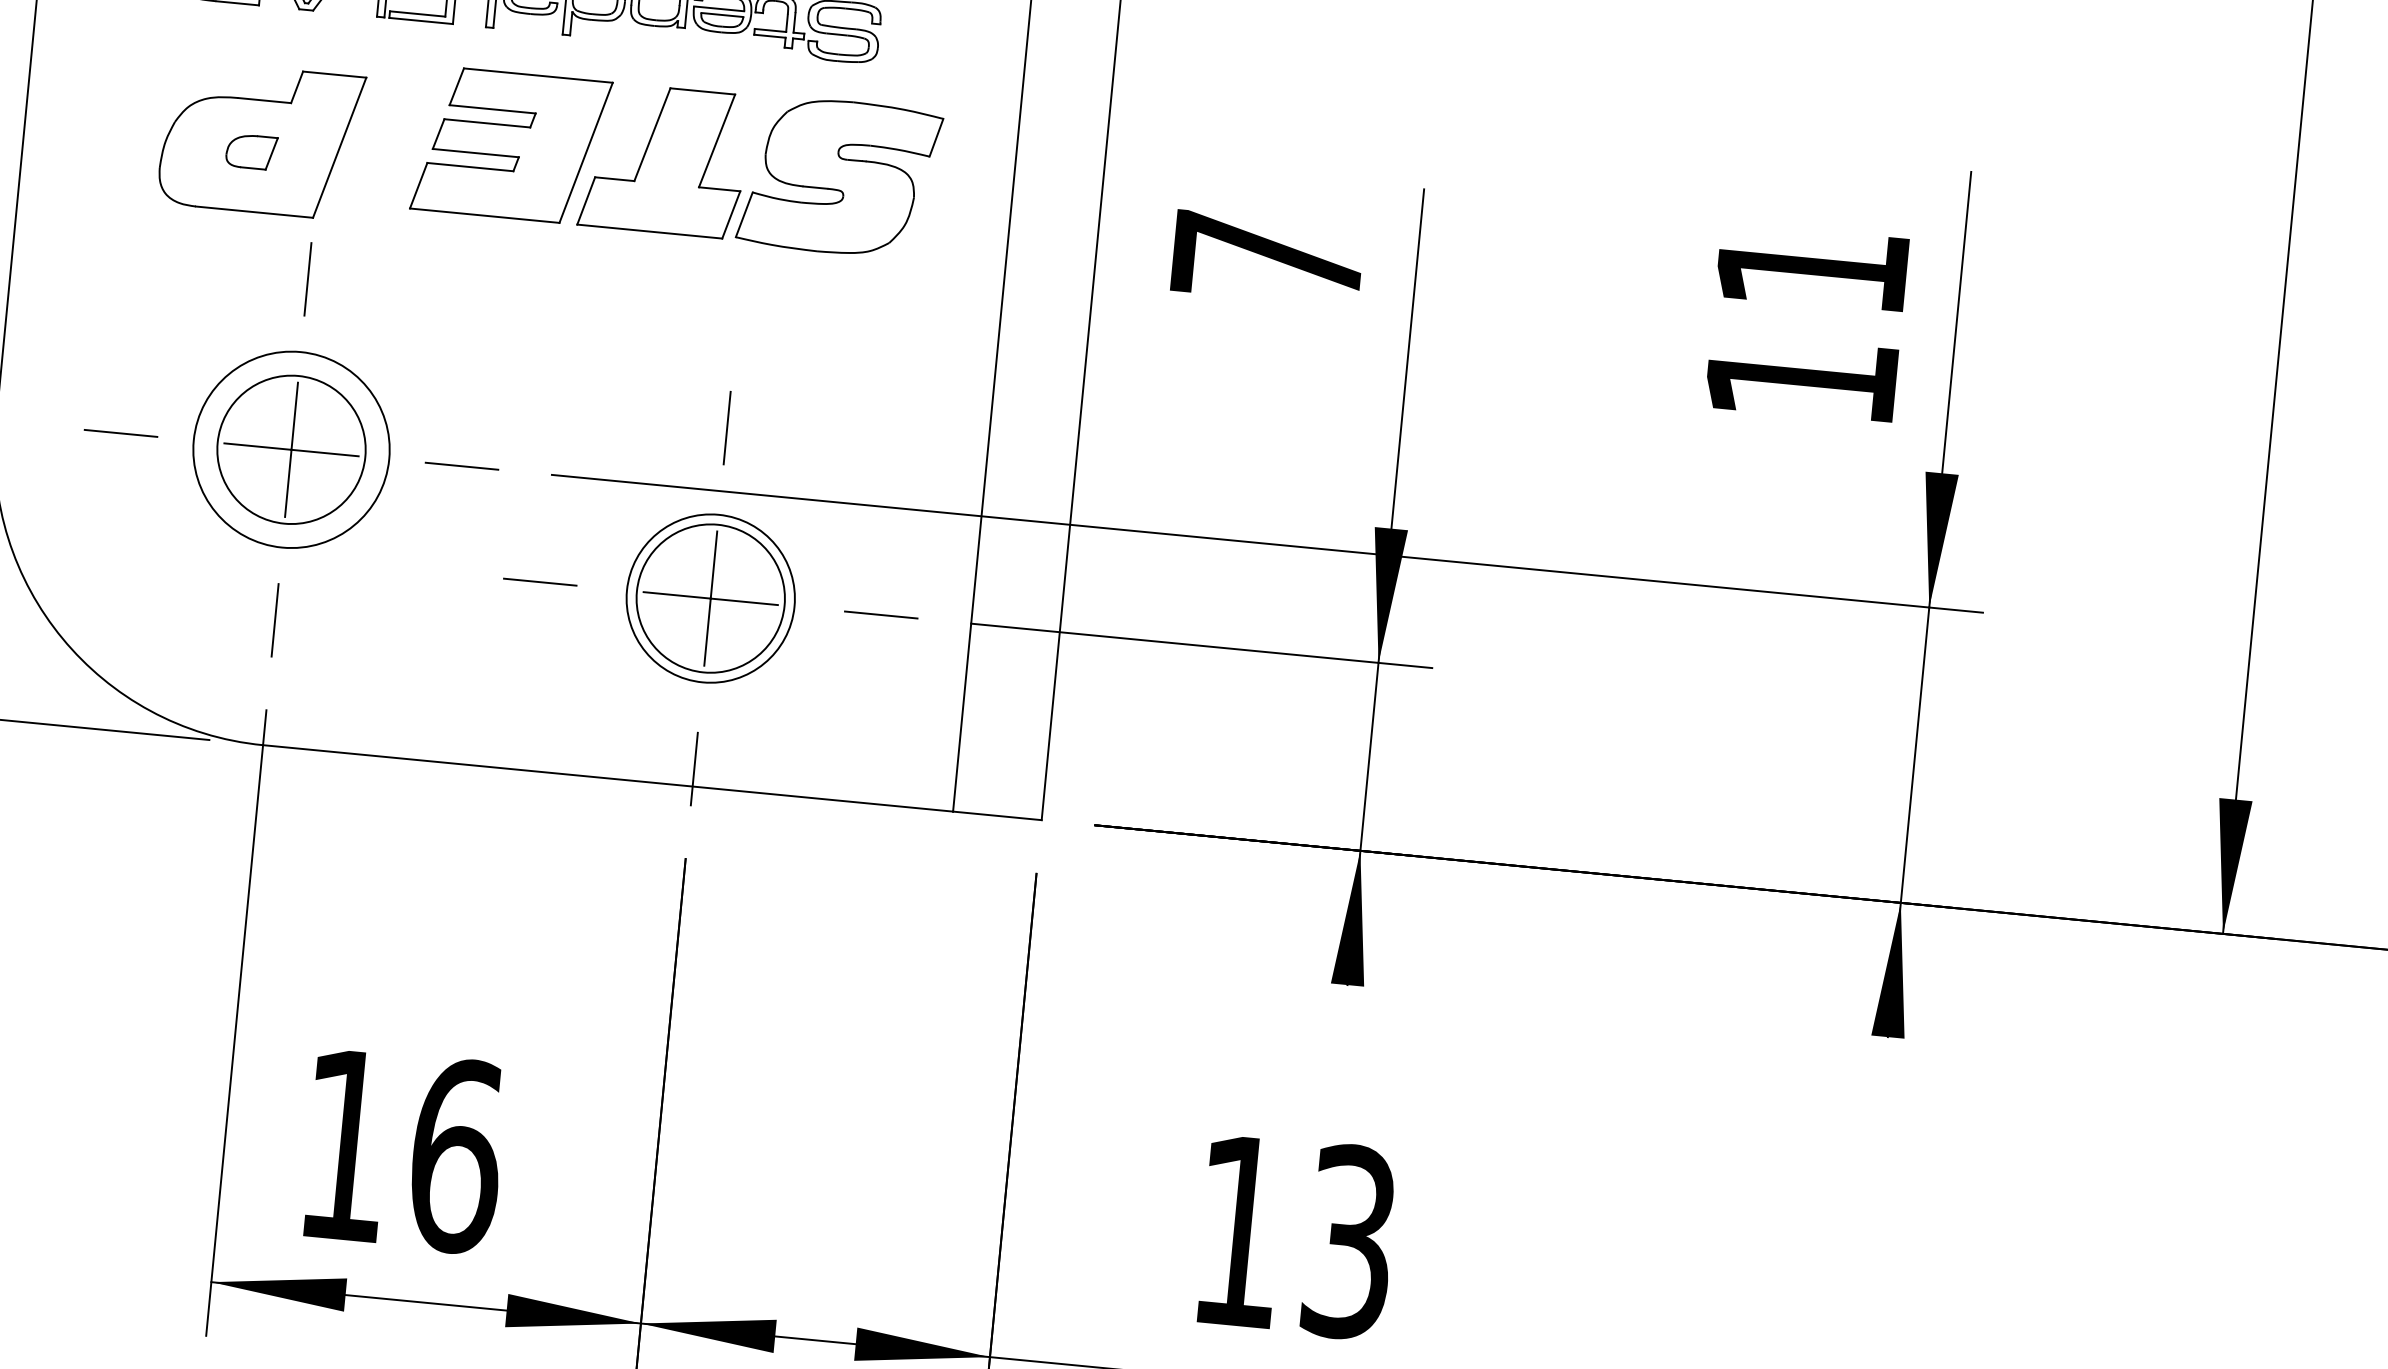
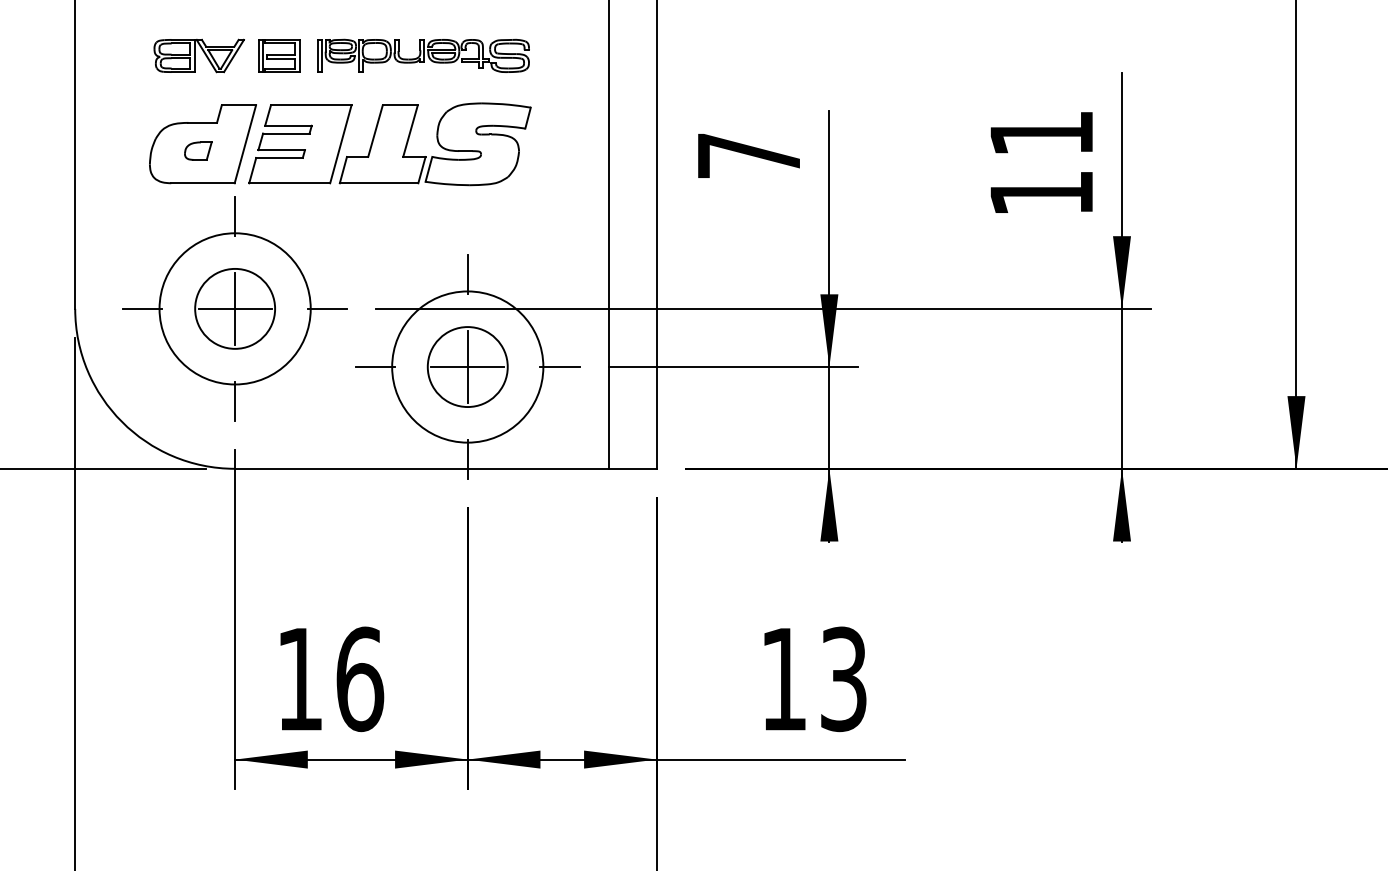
part: (675, 161) -> (389, 144), moved
circle: (290, 449) -> (234, 308), size x1.43
circle: (710, 597) -> (467, 366), size x1.67

